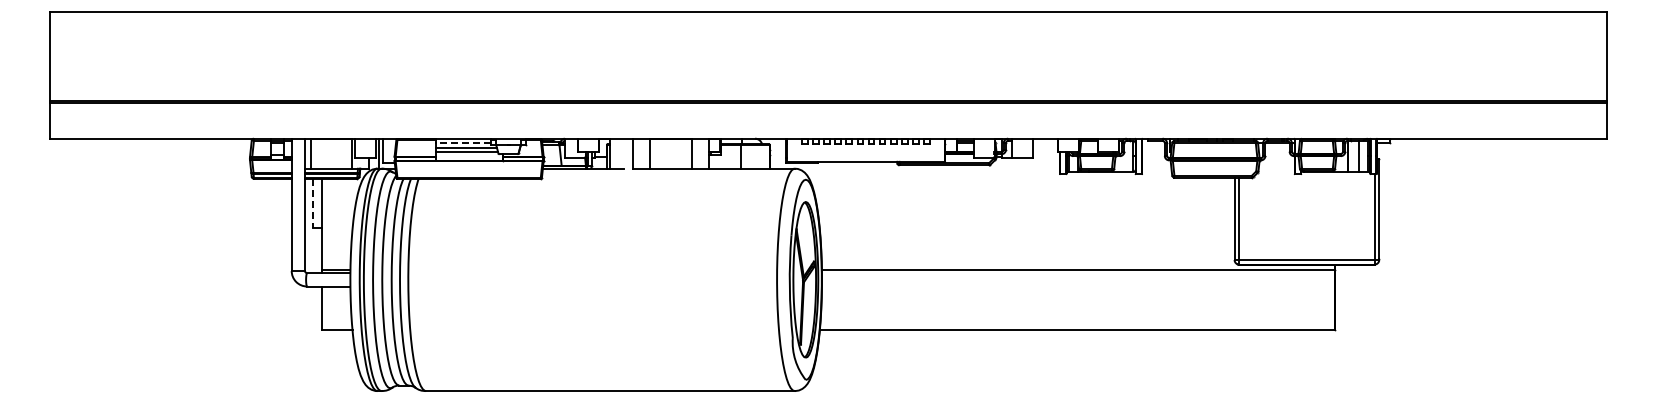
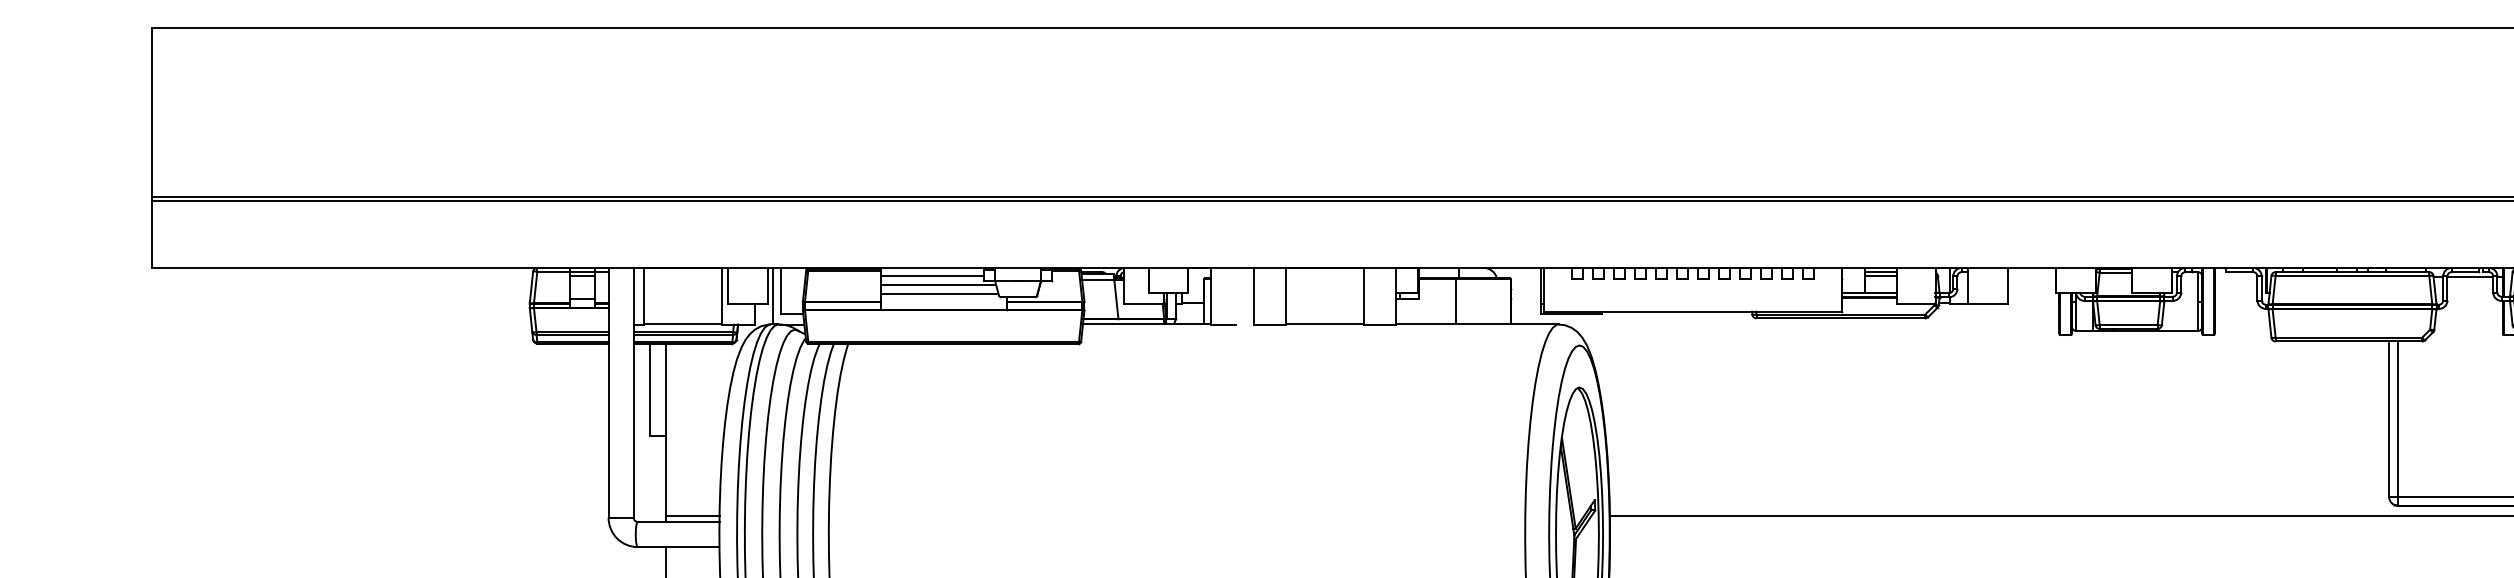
line: (462, 143) -> (931, 277), dashed -> solid
line: (313, 203) -> (649, 390), dashed -> solid

